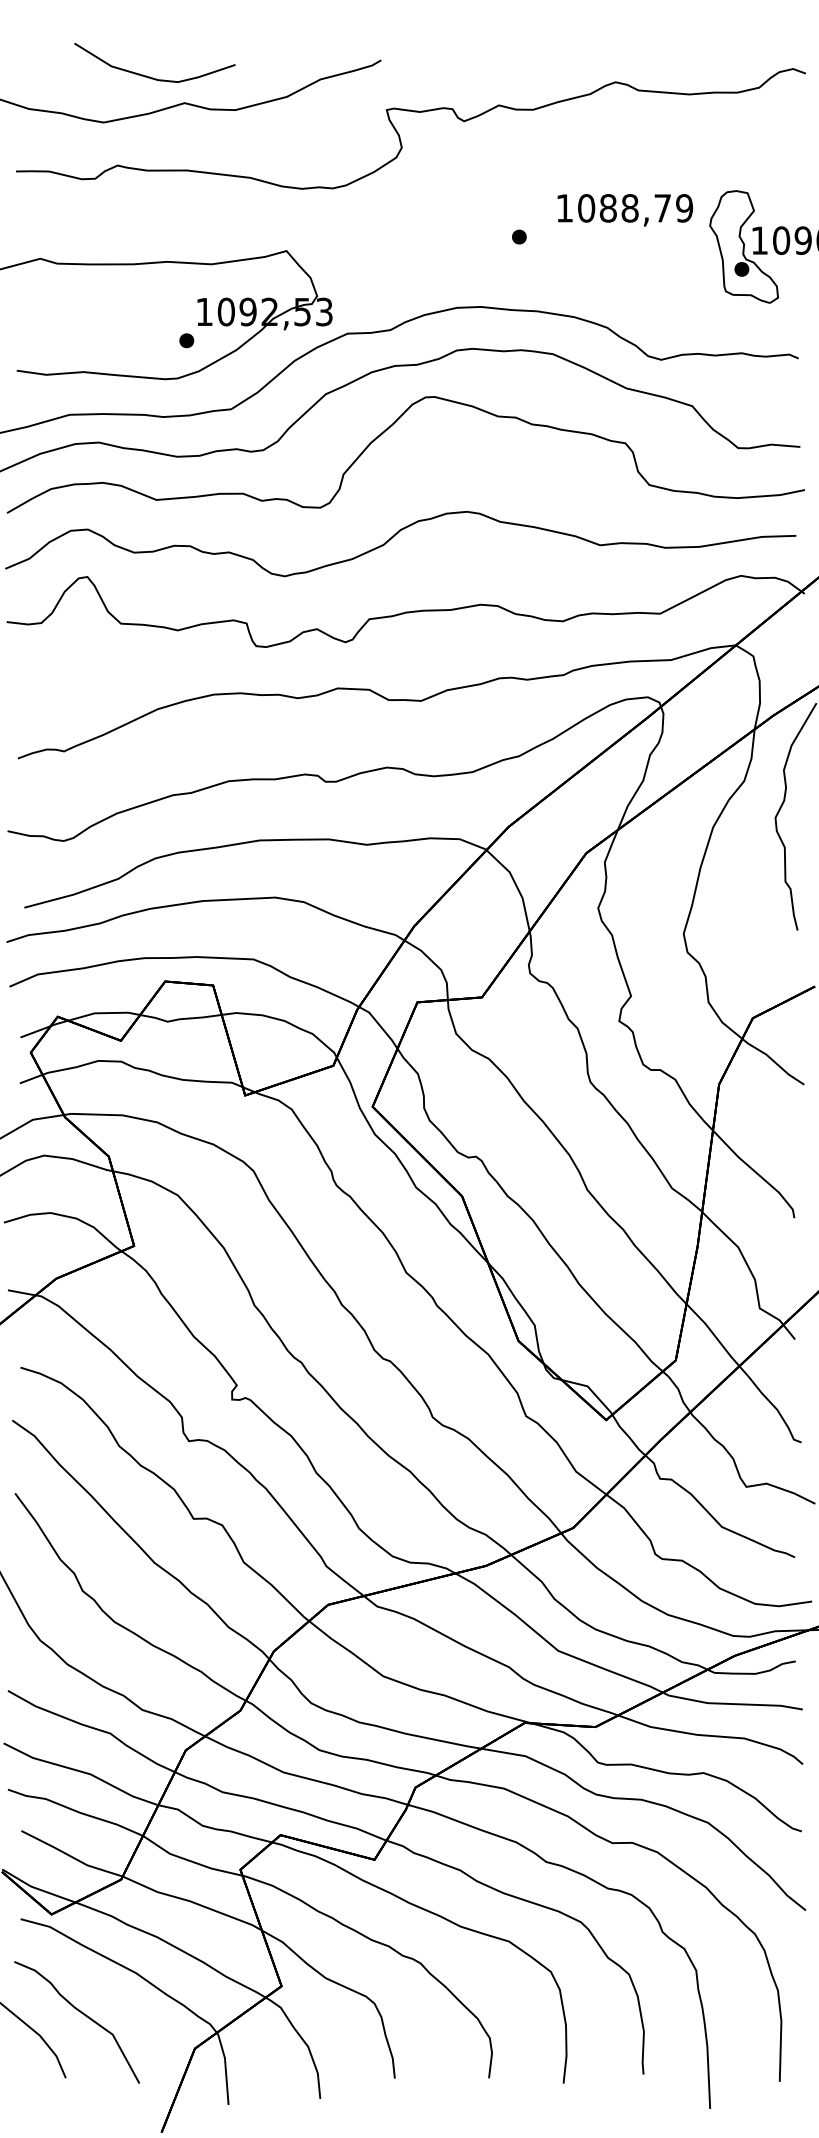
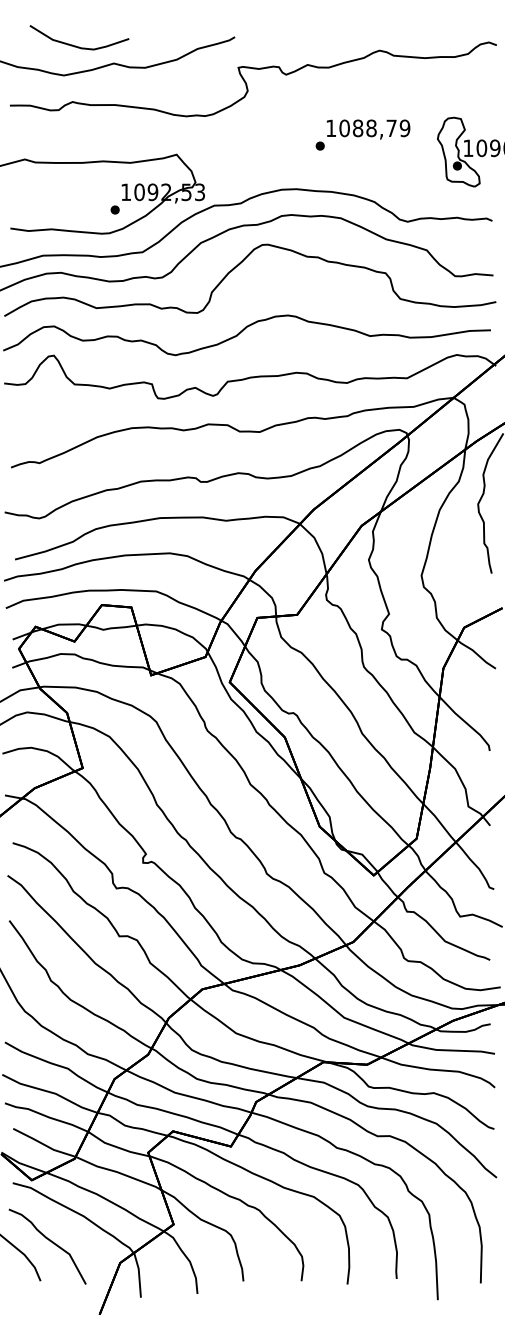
curve: (149, 75) -> (76, 45), moved
text: (625, 210) -> (368, 129), moved

